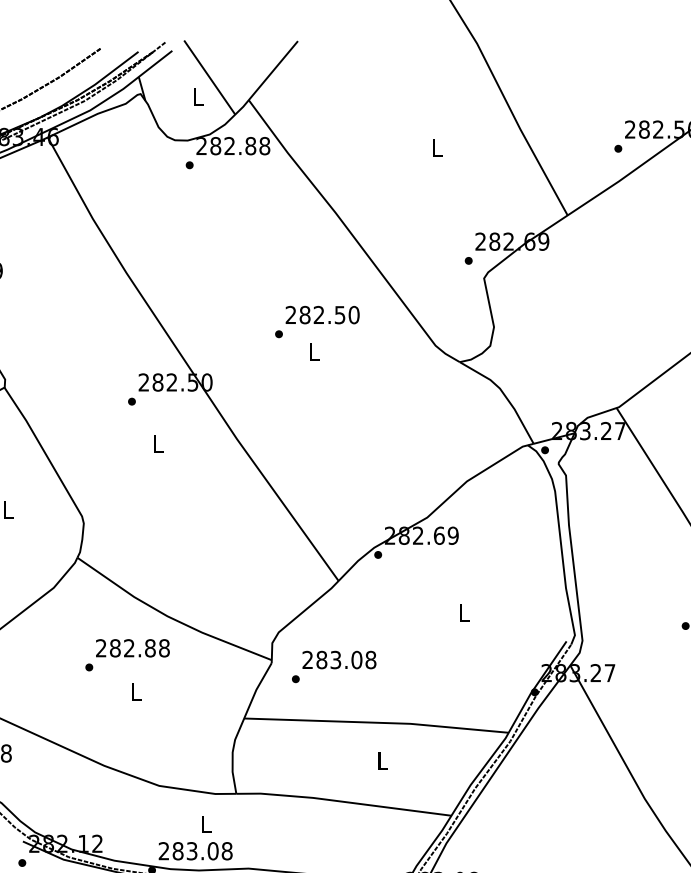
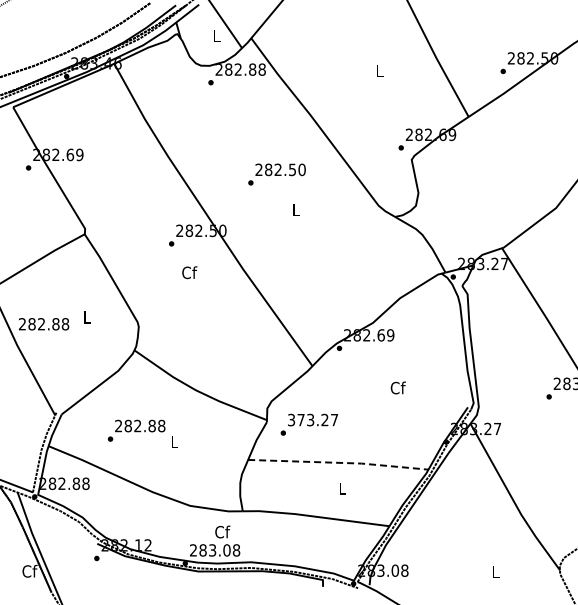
text: (316, 321) -> (276, 174), moved
text: (158, 443) -> (189, 272), L -> Cf
text: (463, 612) -> (397, 387), L -> Cf
text: (127, 654) -> (136, 430), moved
text: (340, 659) -> (313, 419), 283.08 -> 373.27
line: (378, 722) -> (339, 462), solid -> dashed
text: (206, 823) -> (222, 531), L -> Cf

